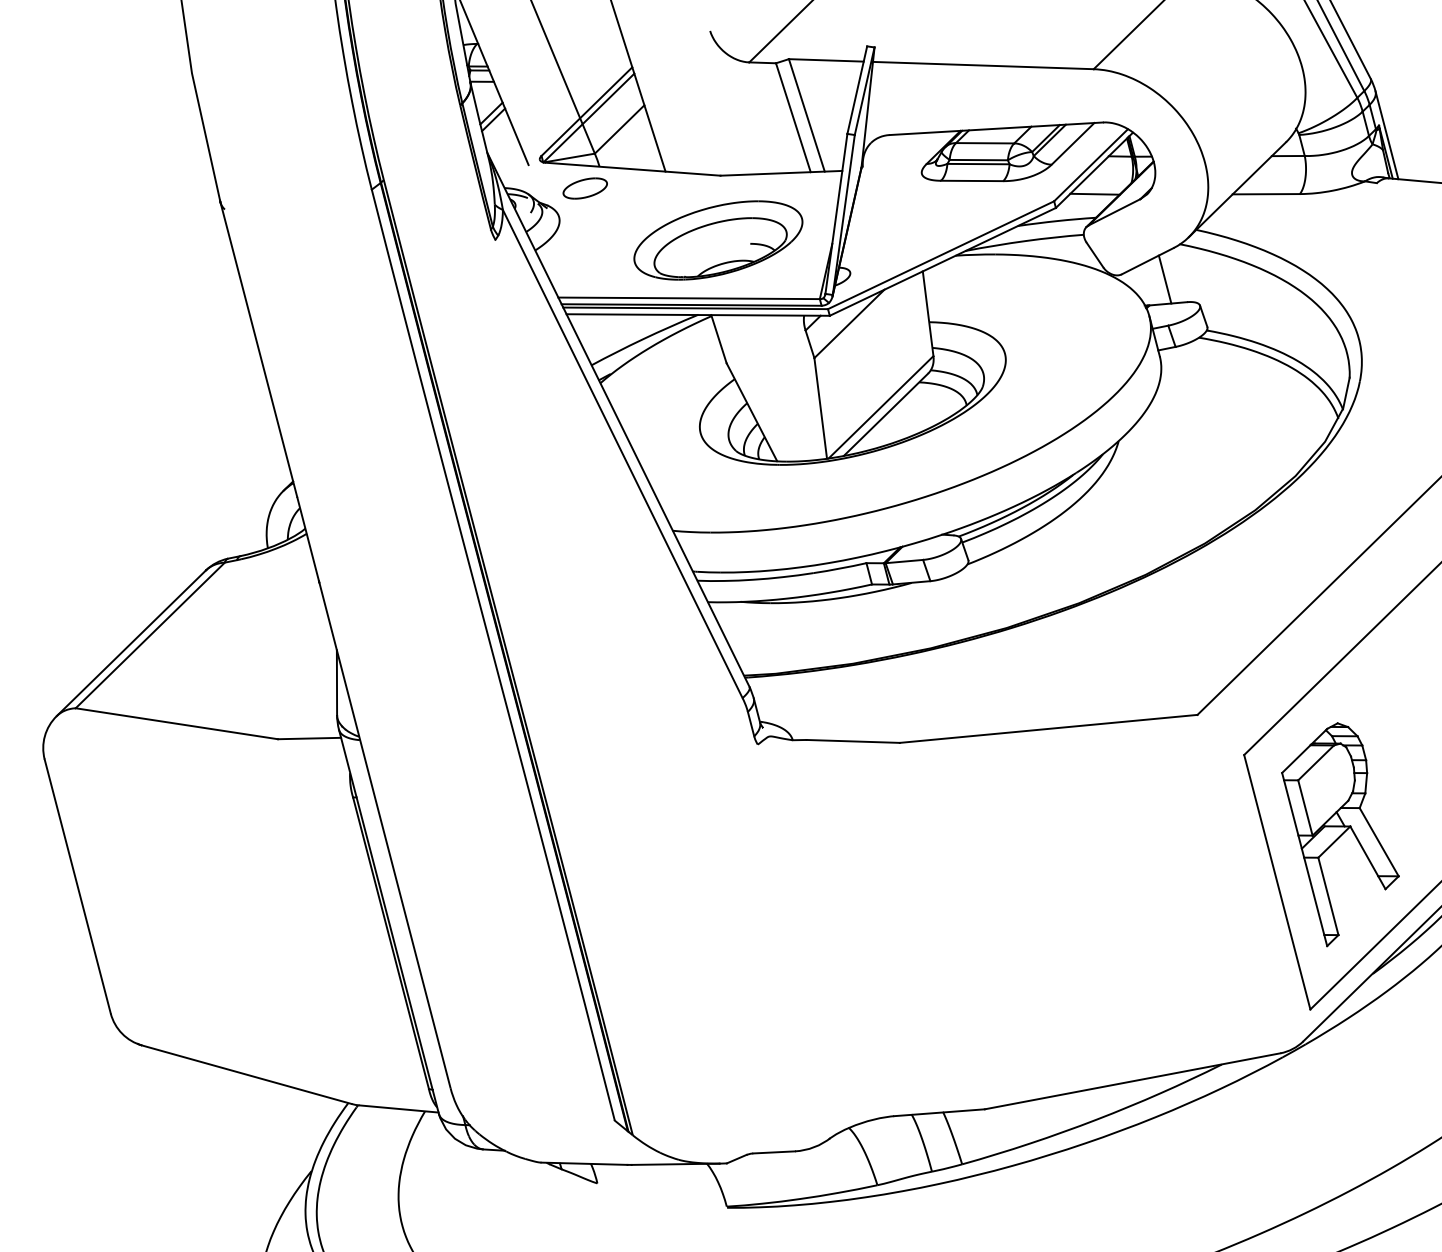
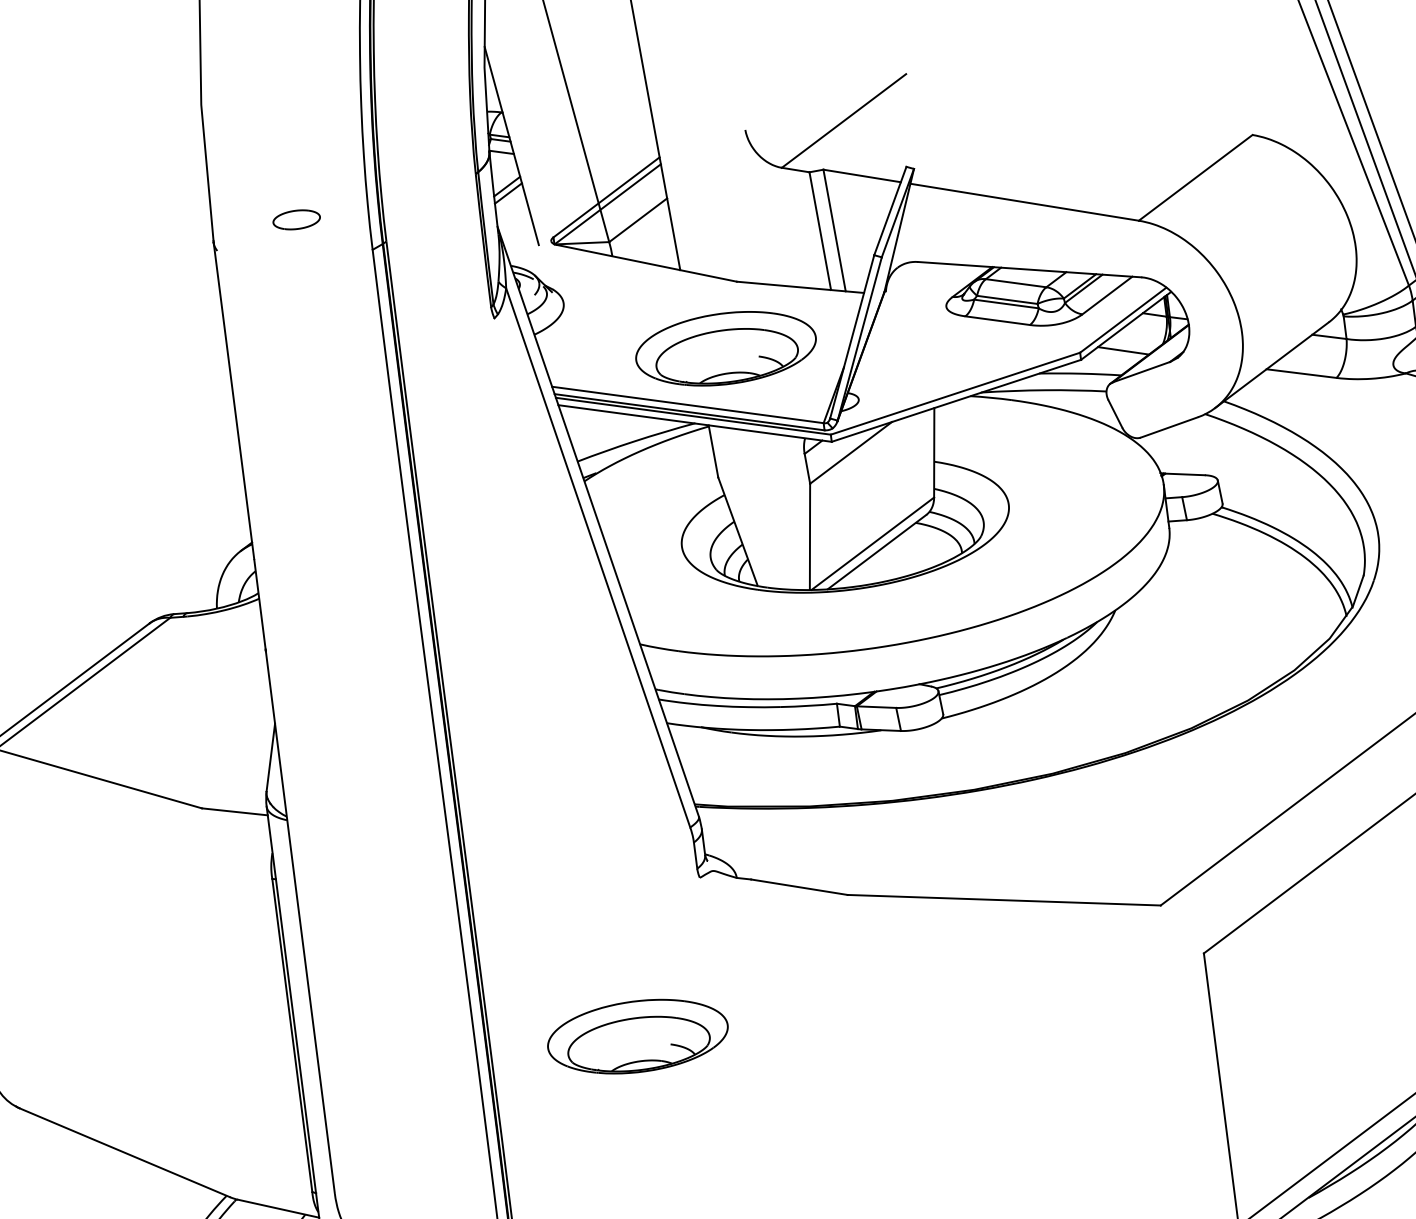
part: (584, 188) -> (295, 219), moved
line: (1164, 279) -> (1184, 448), removed
part: (1340, 834) -> (1293, 1048), removed
part: (718, 902) -> (638, 1036), added

